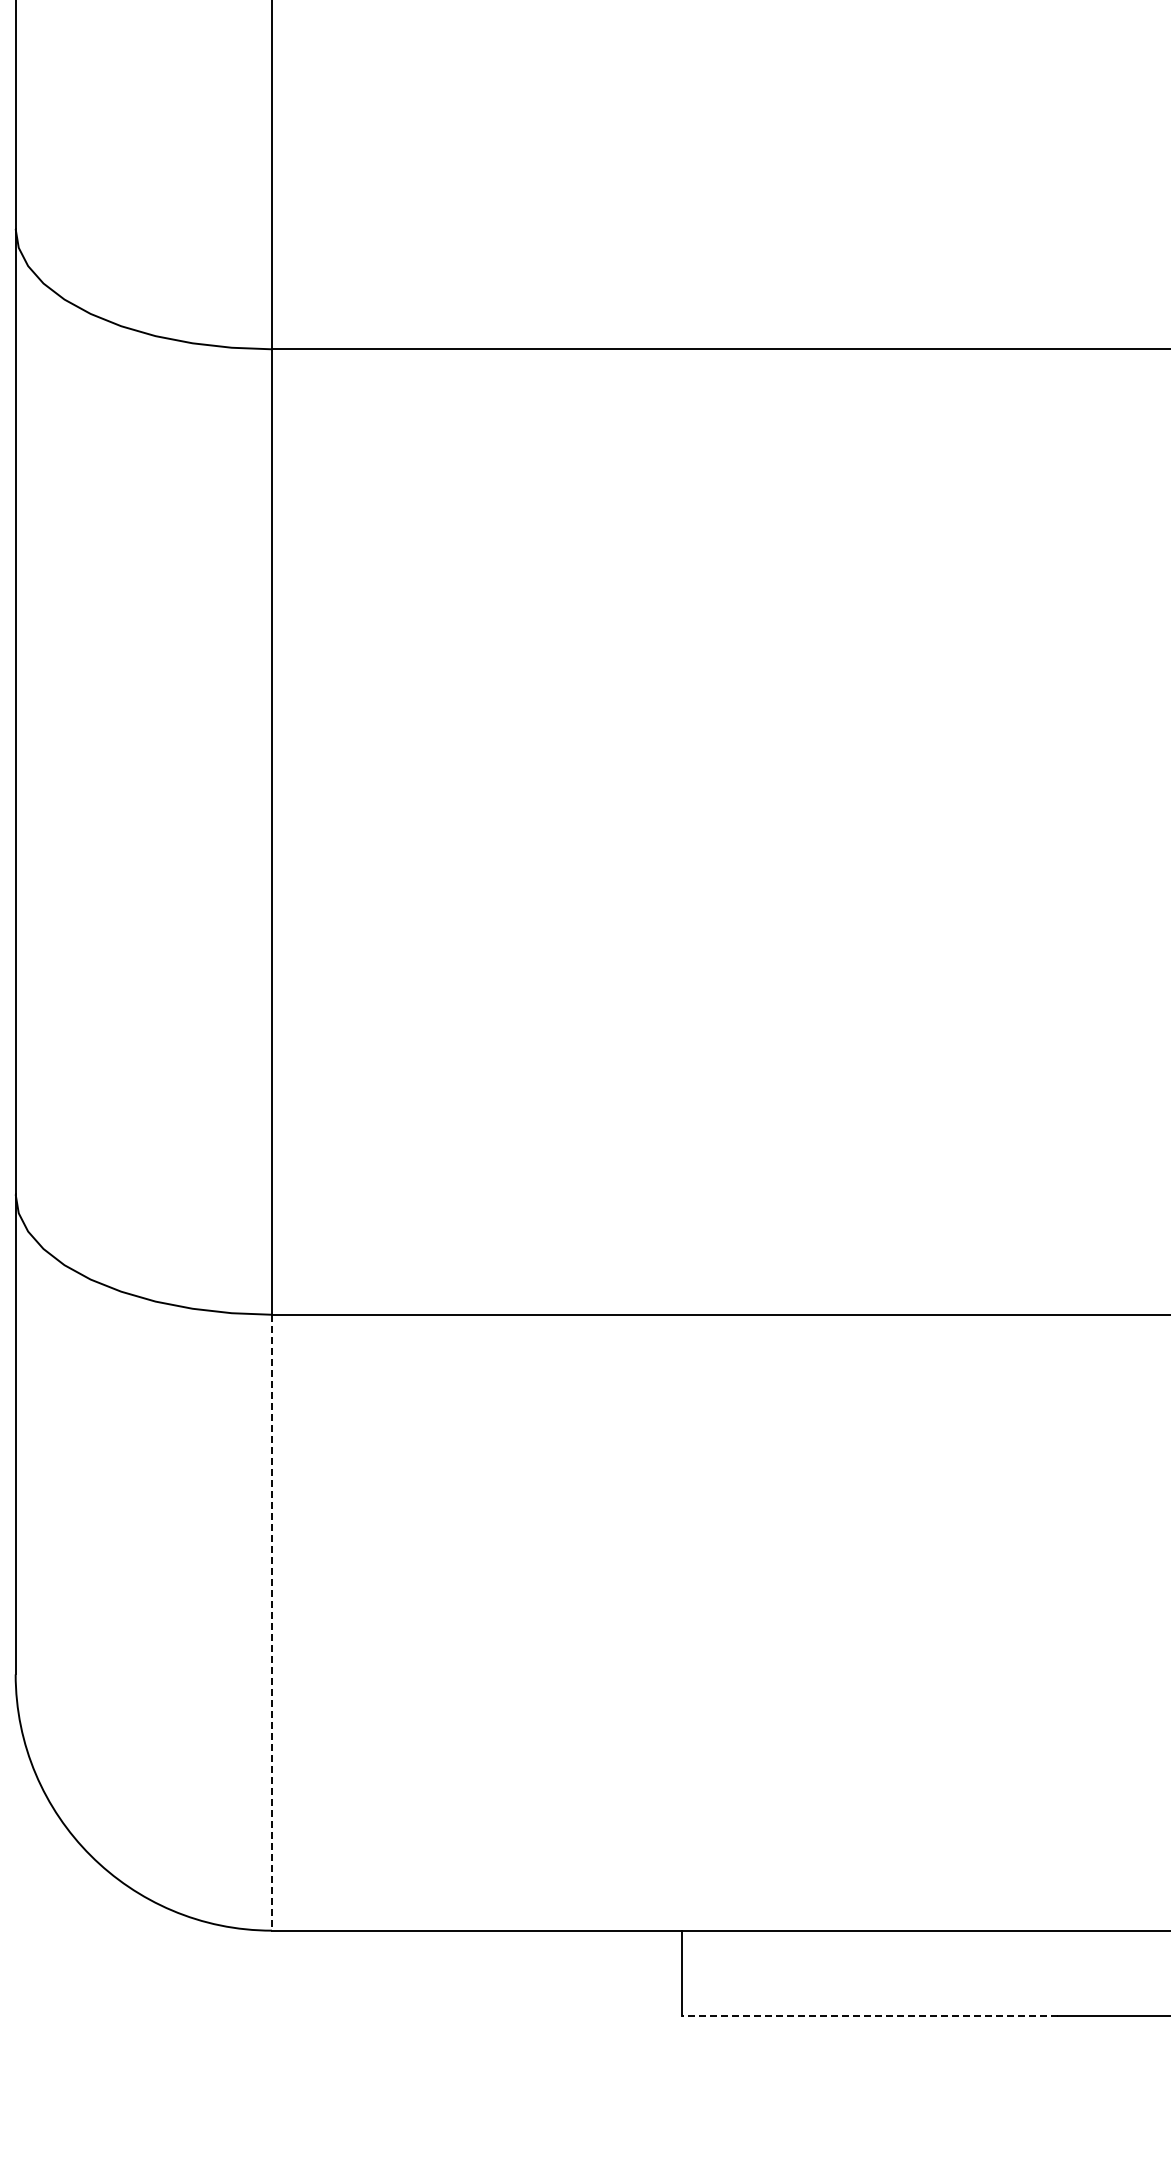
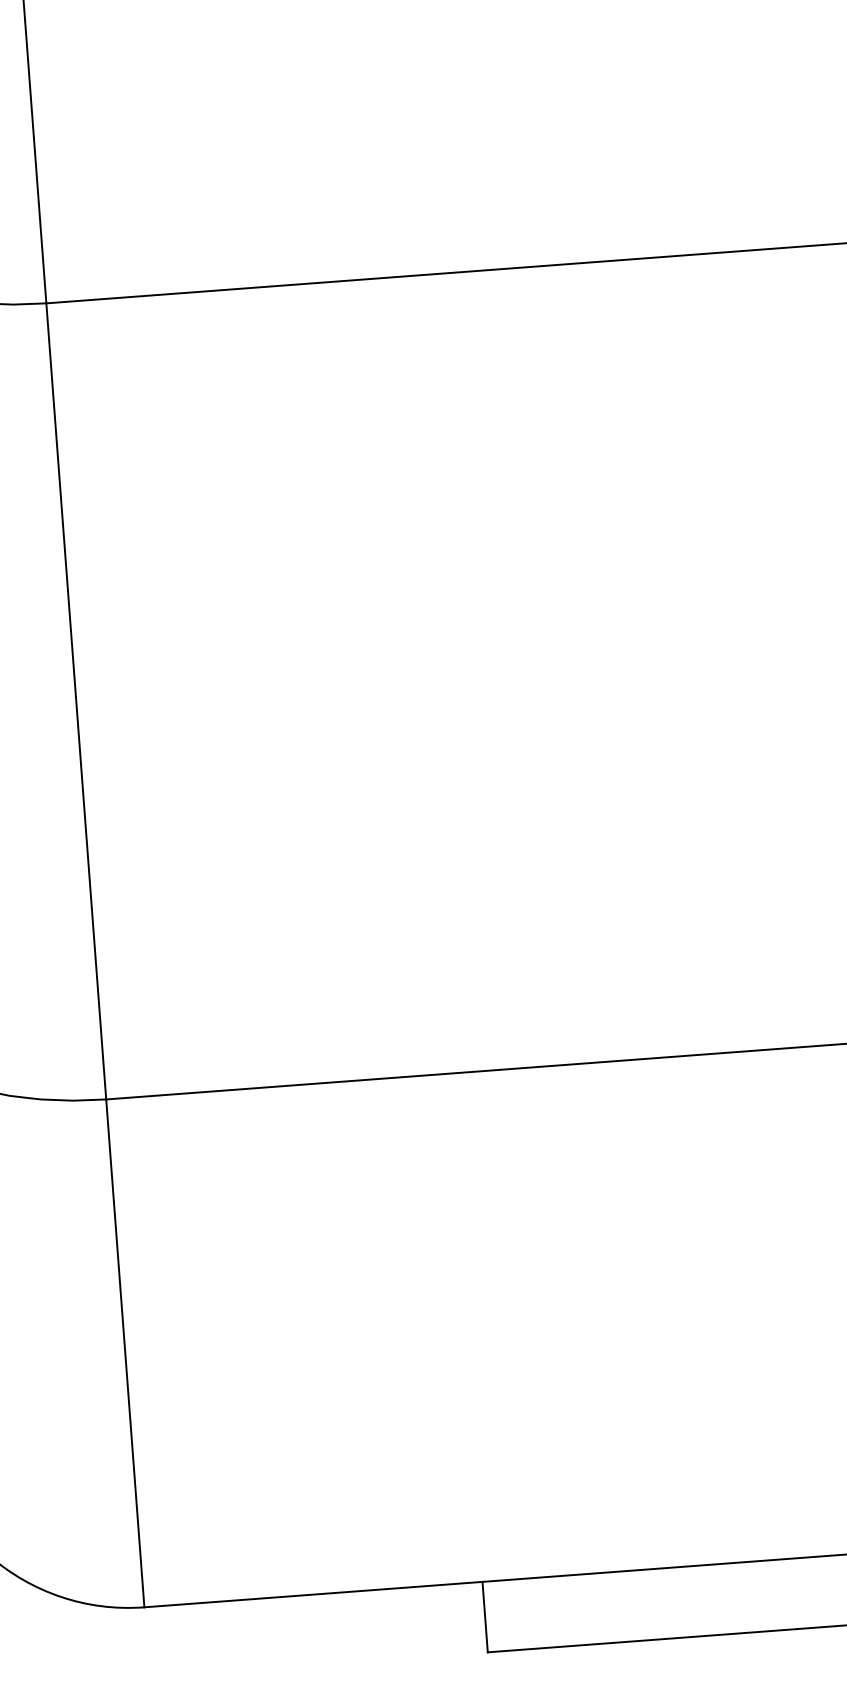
line: (271, 1622) -> (124, 1353), dashed -> solid
line: (869, 2016) -> (642, 1641), dashed -> solid

